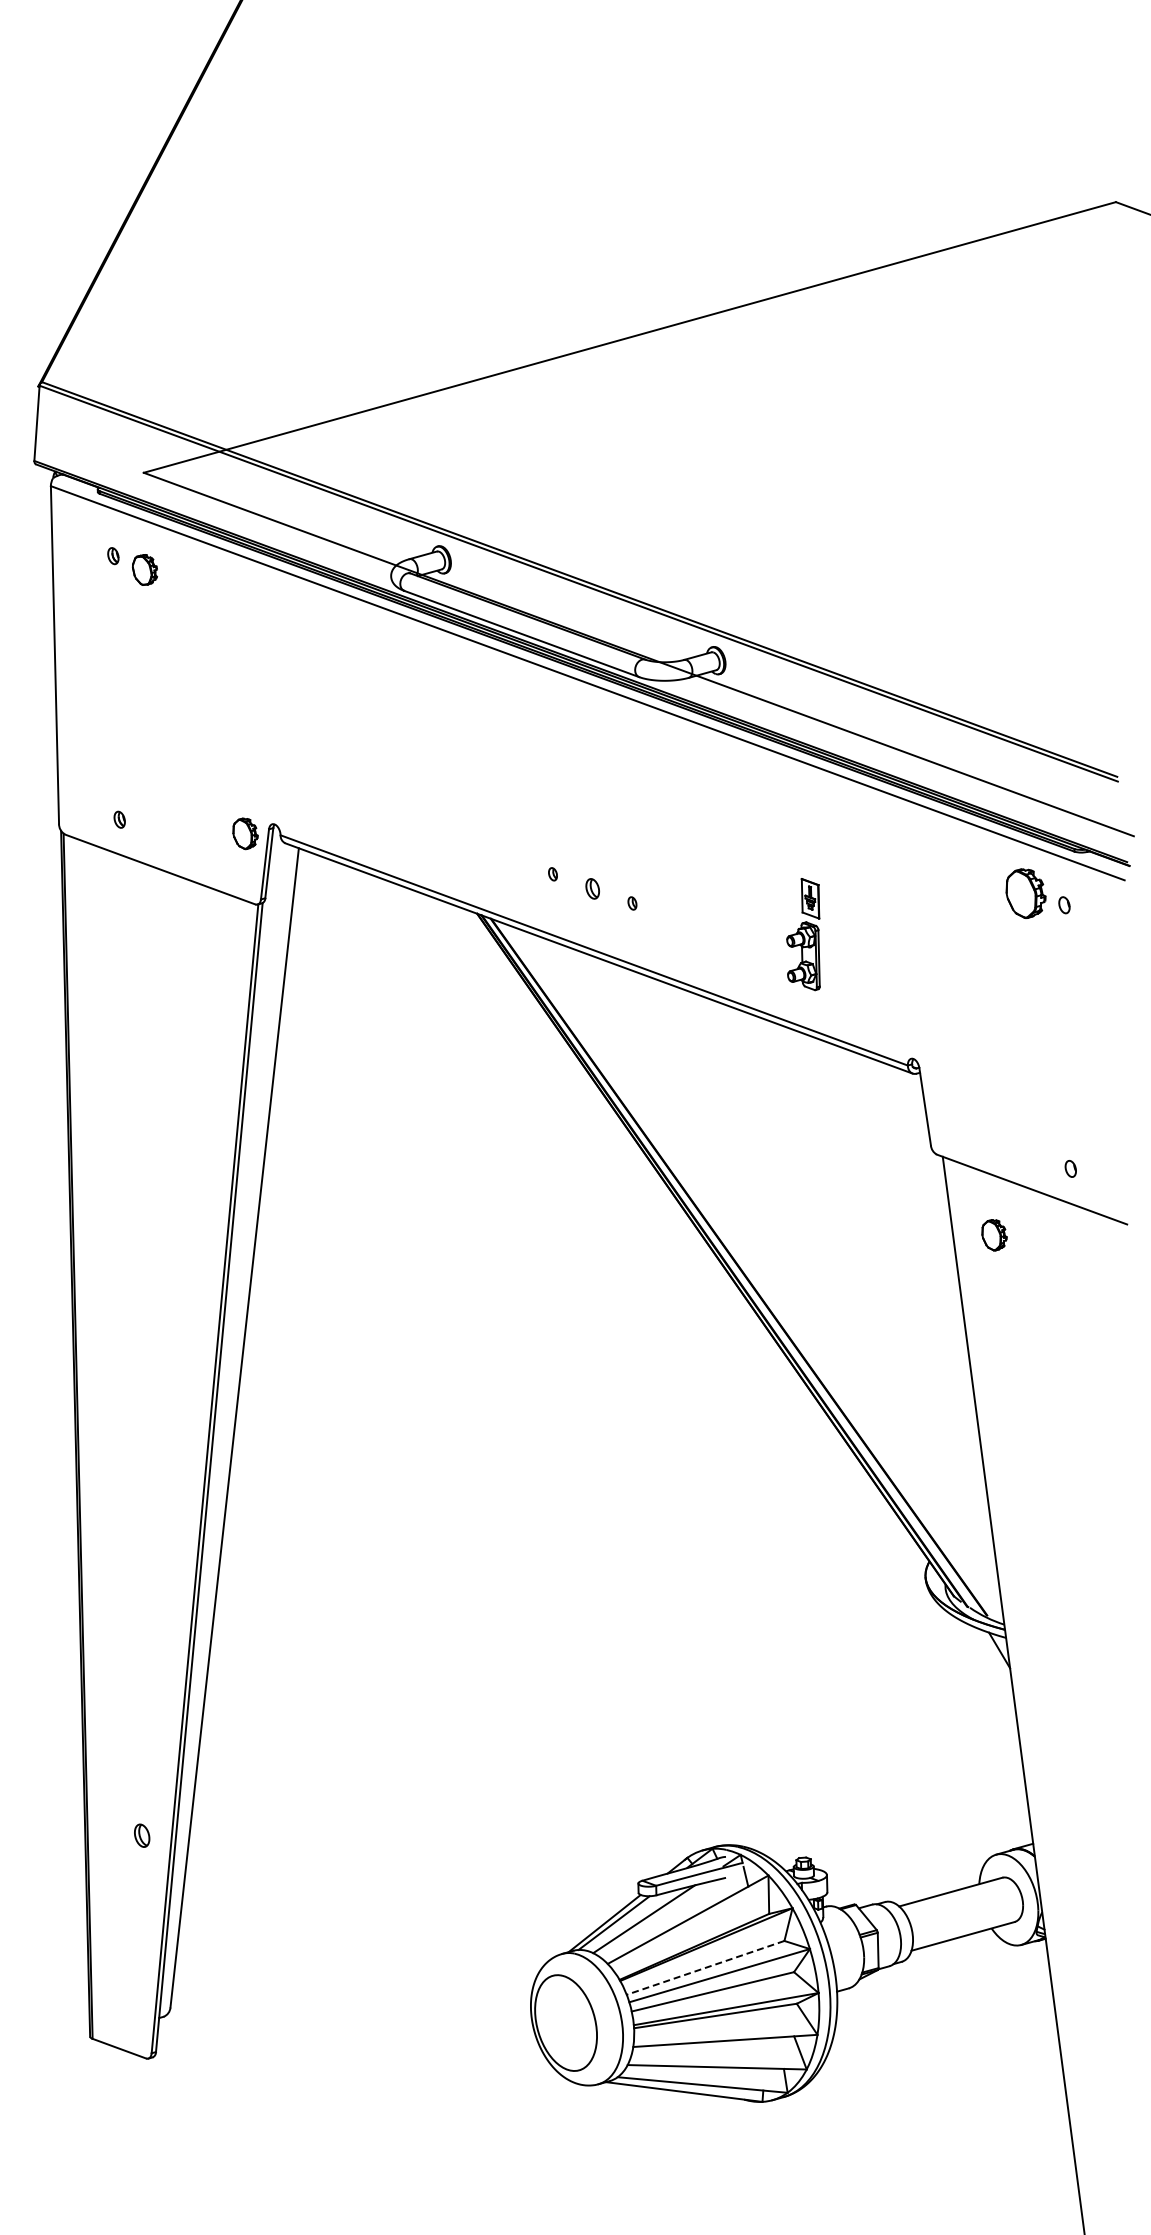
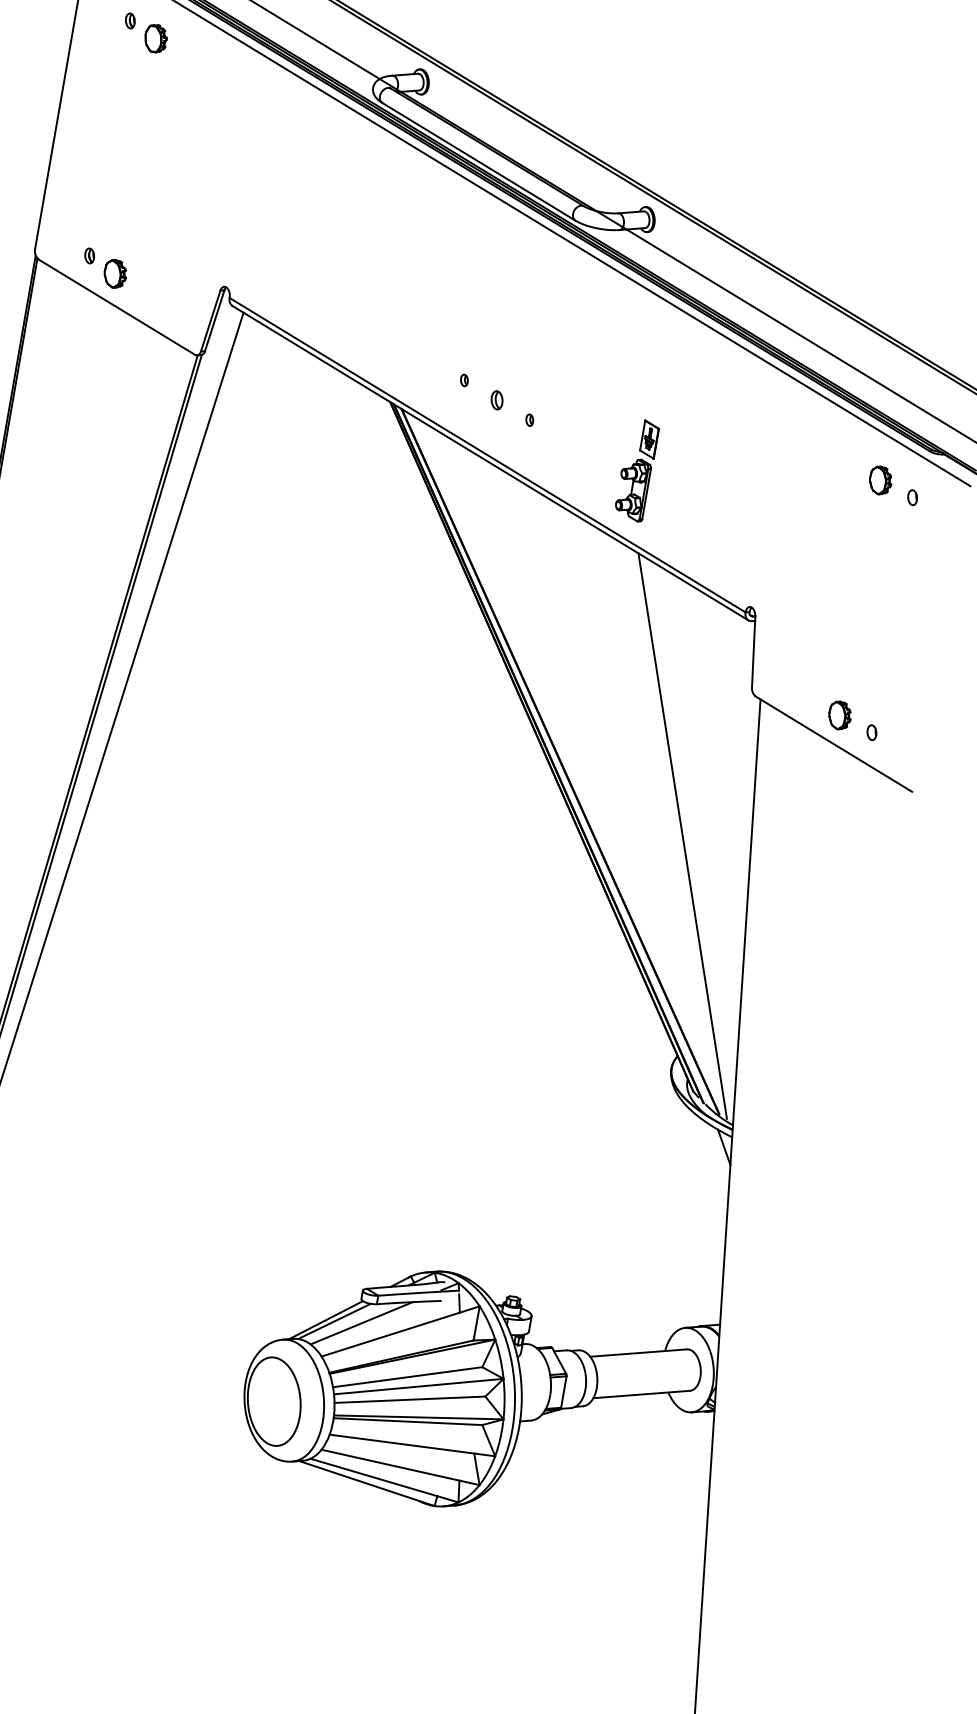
part: (245, 833) -> (115, 273), moved
part: (1026, 893) -> (881, 480), size x0.62
part: (803, 934) -> (637, 470), moved
part: (994, 1235) -> (839, 715), moved
line: (887, 1321) -> (682, 835), added
line: (705, 1968) -> (407, 1377), dashed -> solid

